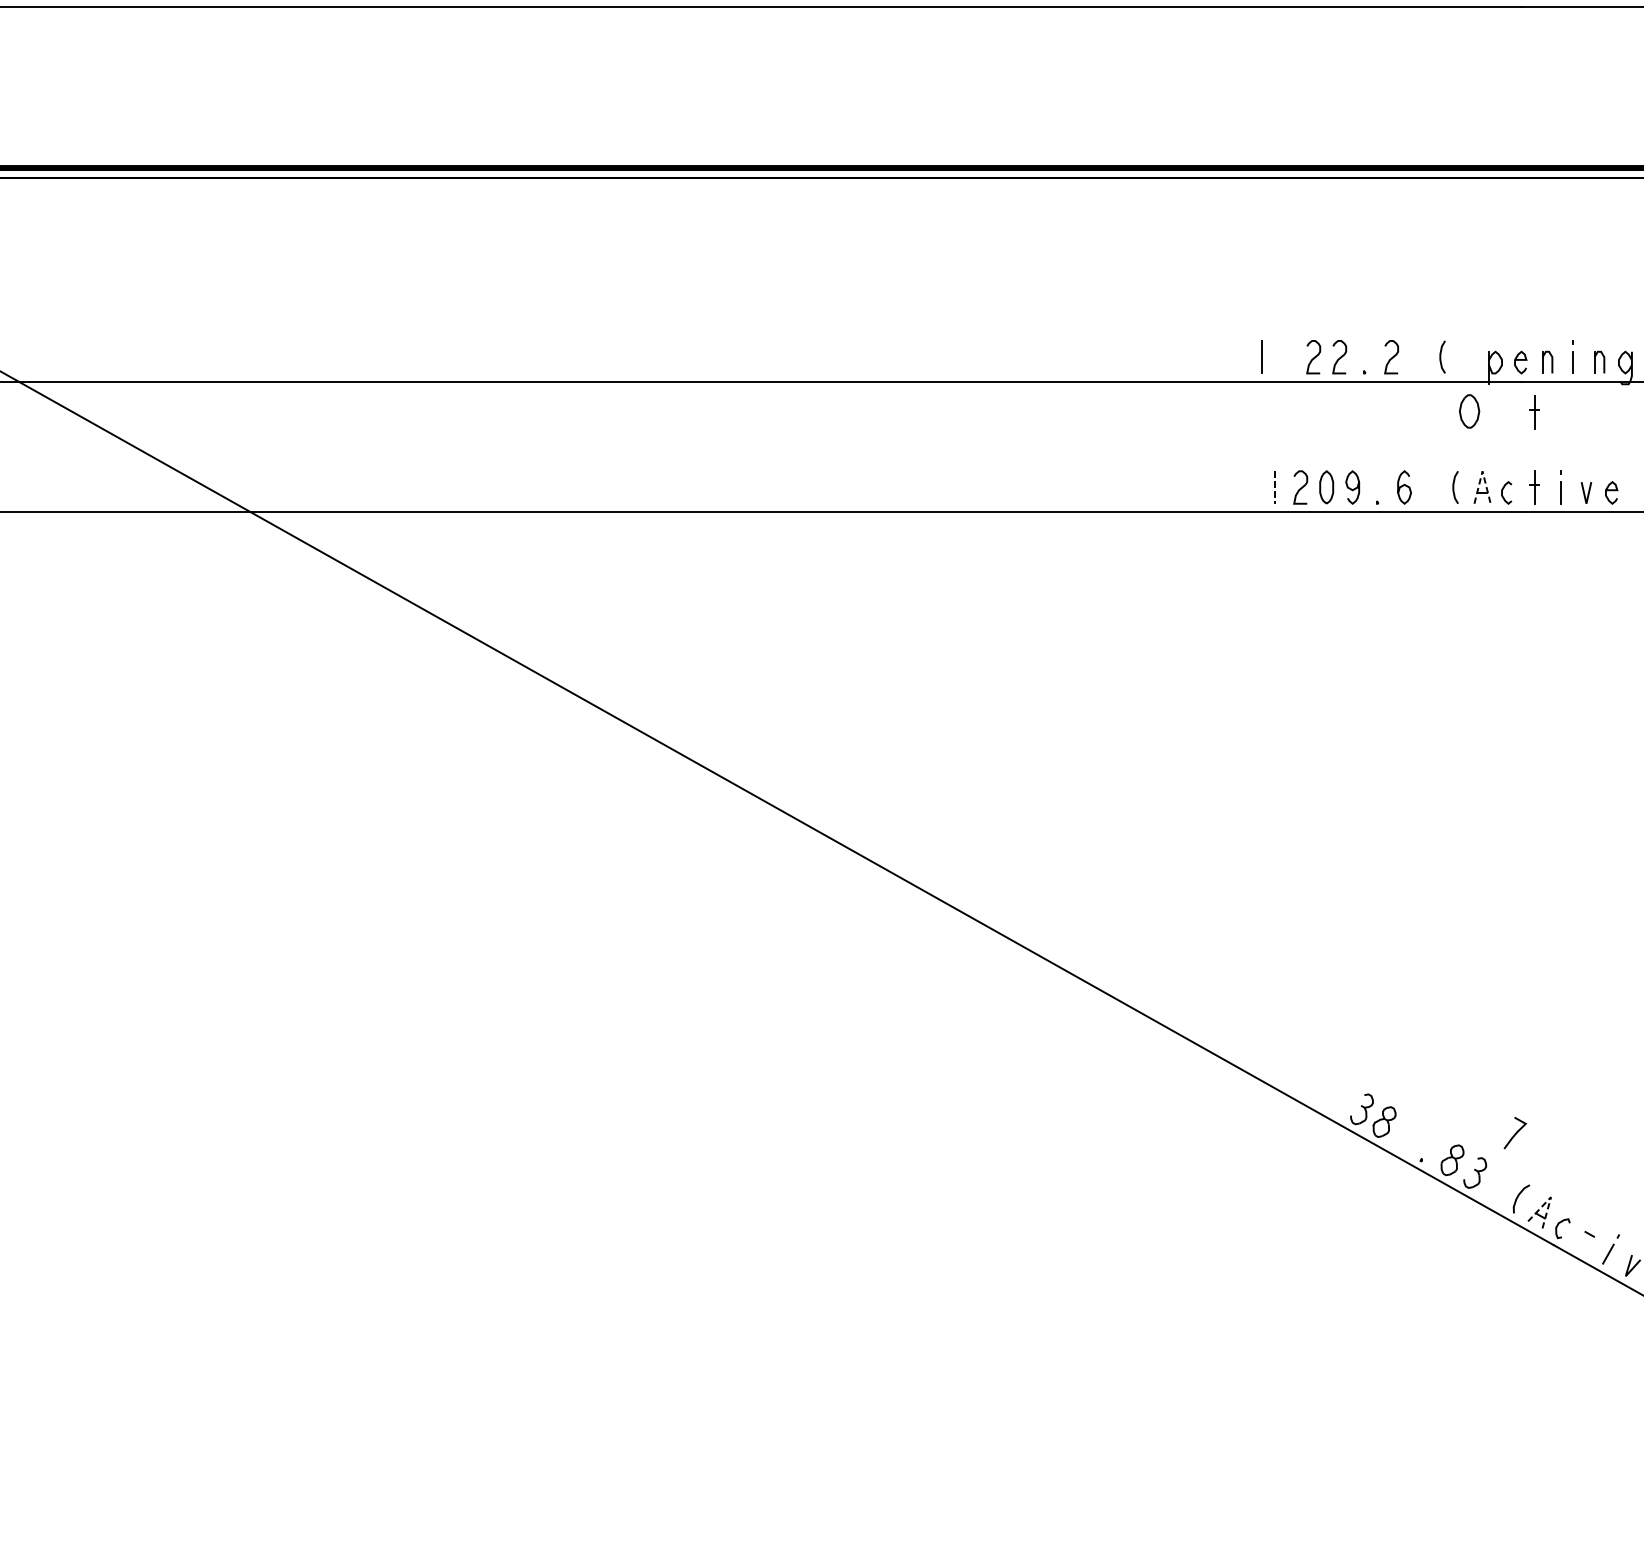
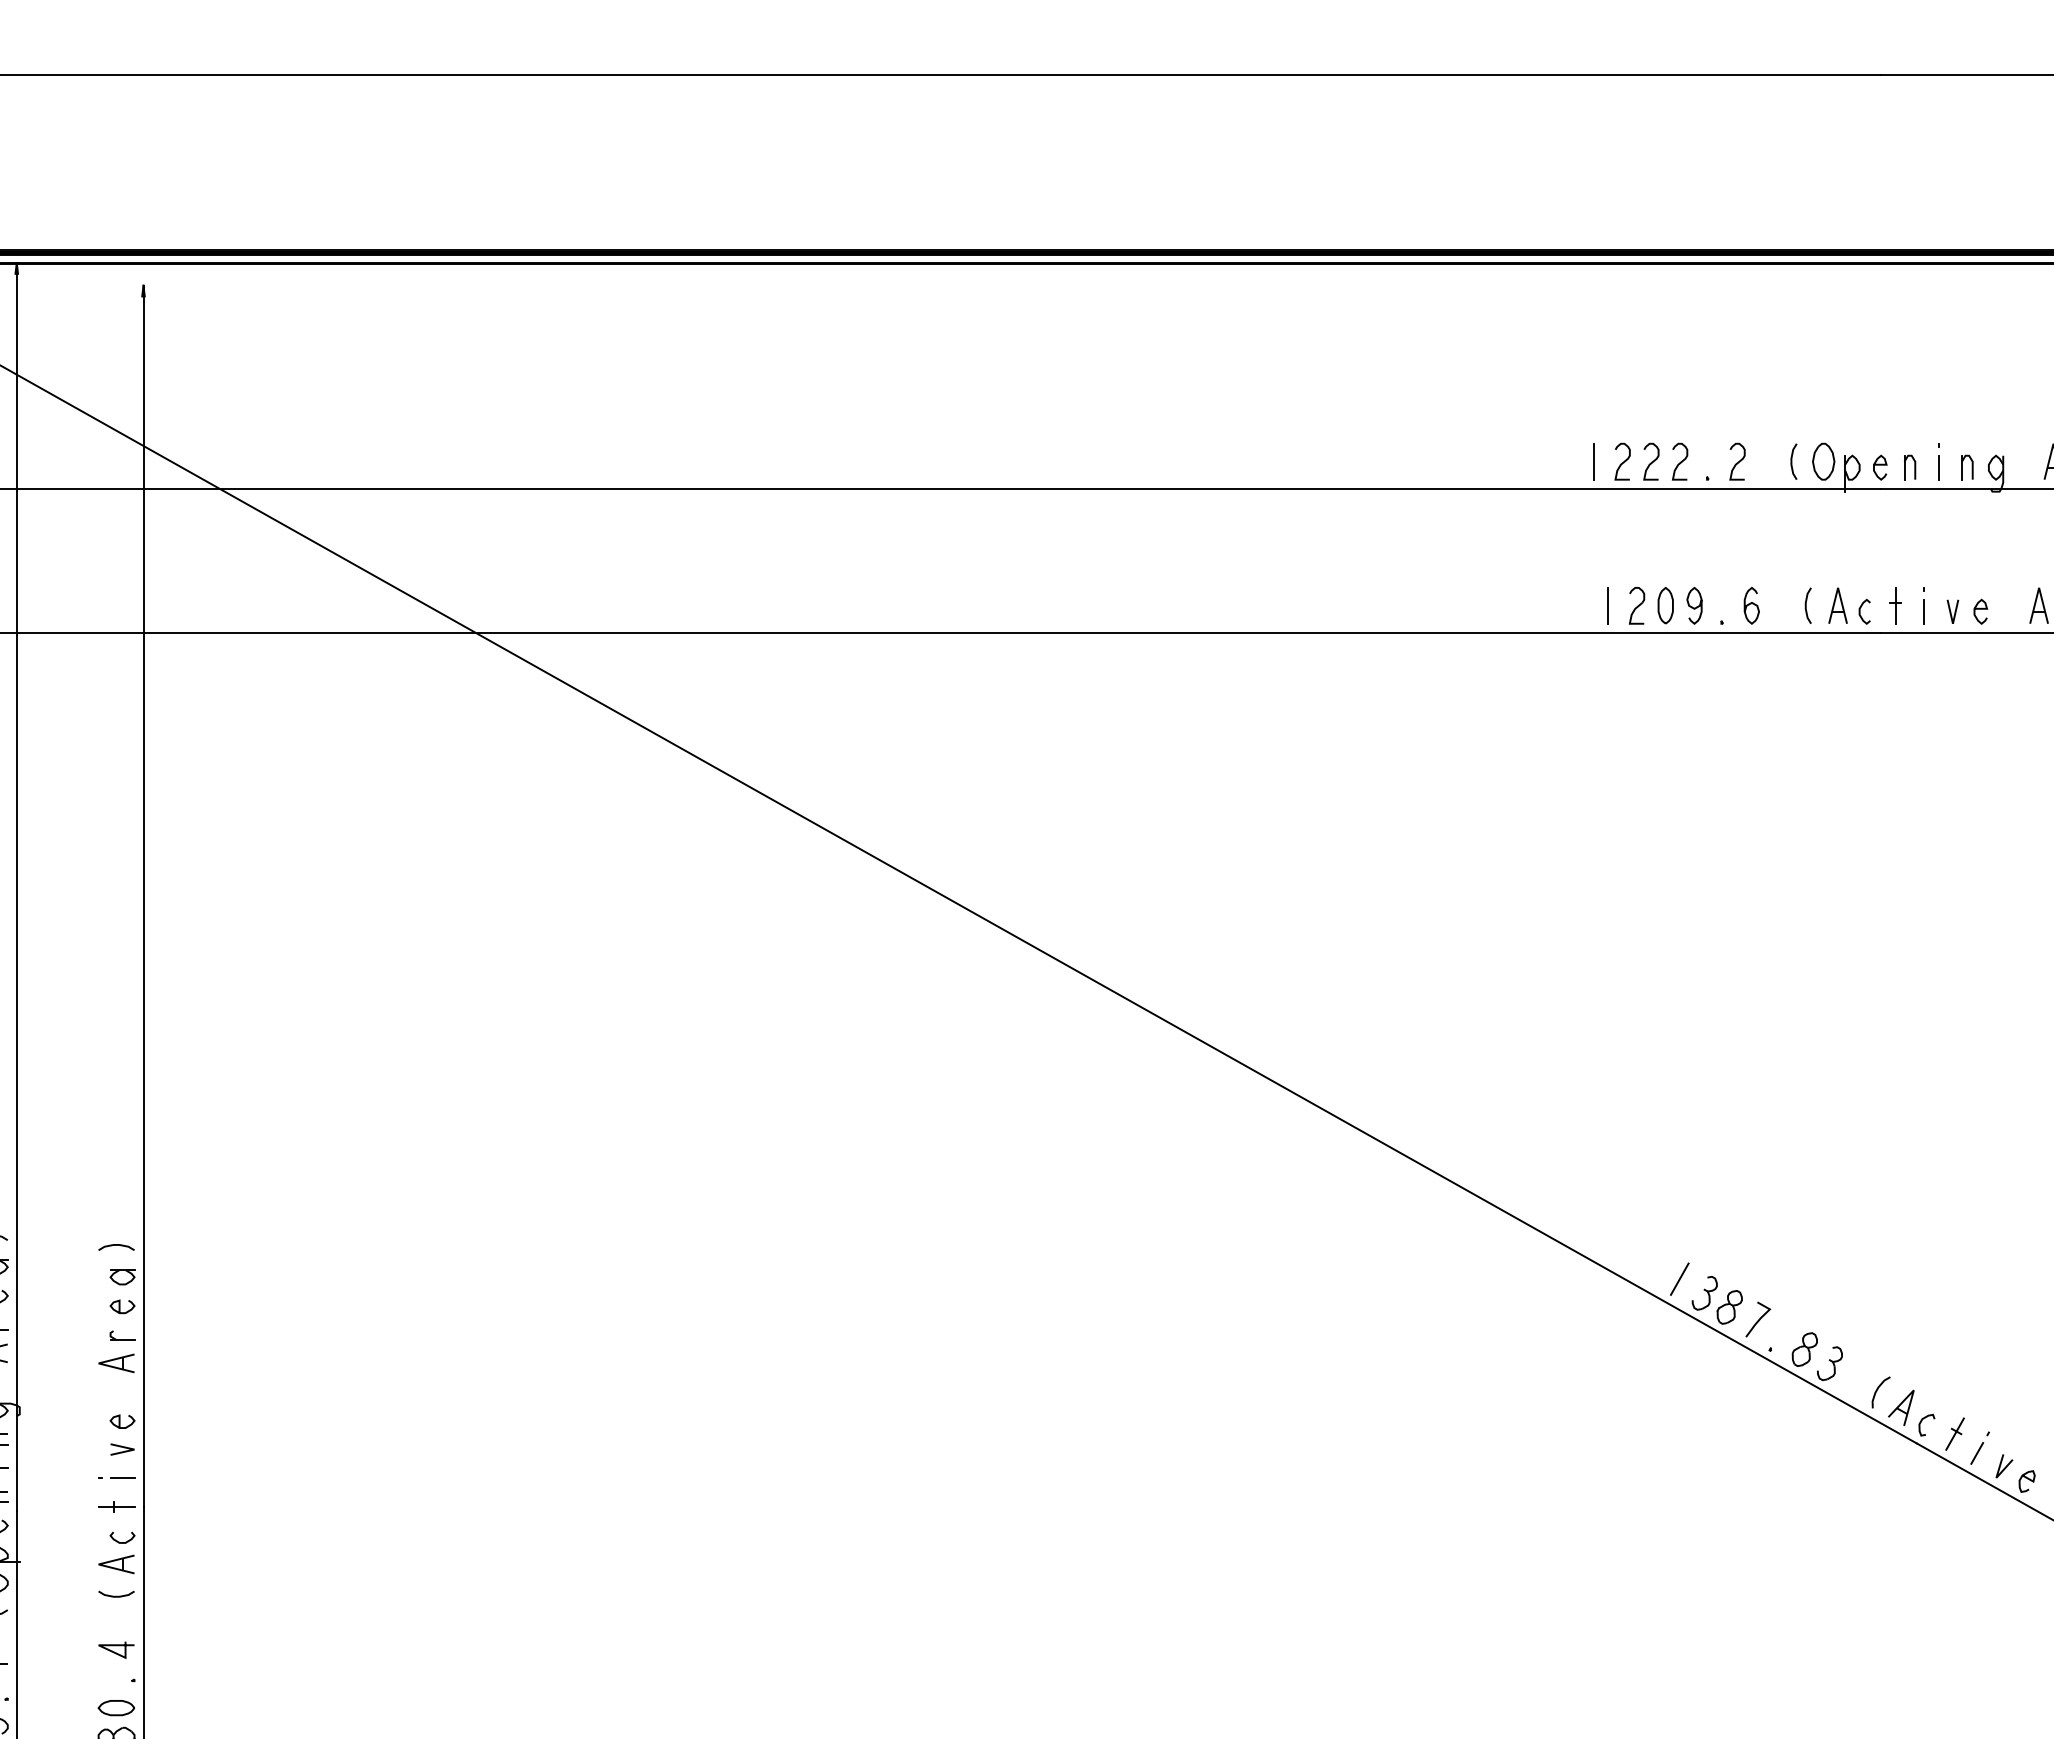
curve: (1288, 356) -> (1623, 461), added
part: (1469, 411) -> (1823, 461), moved
part: (1534, 412) -> (1895, 522), removed
line: (1482, 470) -> (1838, 587), dashed -> solid
line: (1274, 487) -> (1608, 605), dashed -> solid
line: (1339, 1095) -> (1679, 1278), added
curve: (1515, 1133) -> (1758, 1319), moved
line: (1550, 1197) -> (1913, 1390), dashed -> solid
line: (1587, 1236) -> (1954, 1433), added

